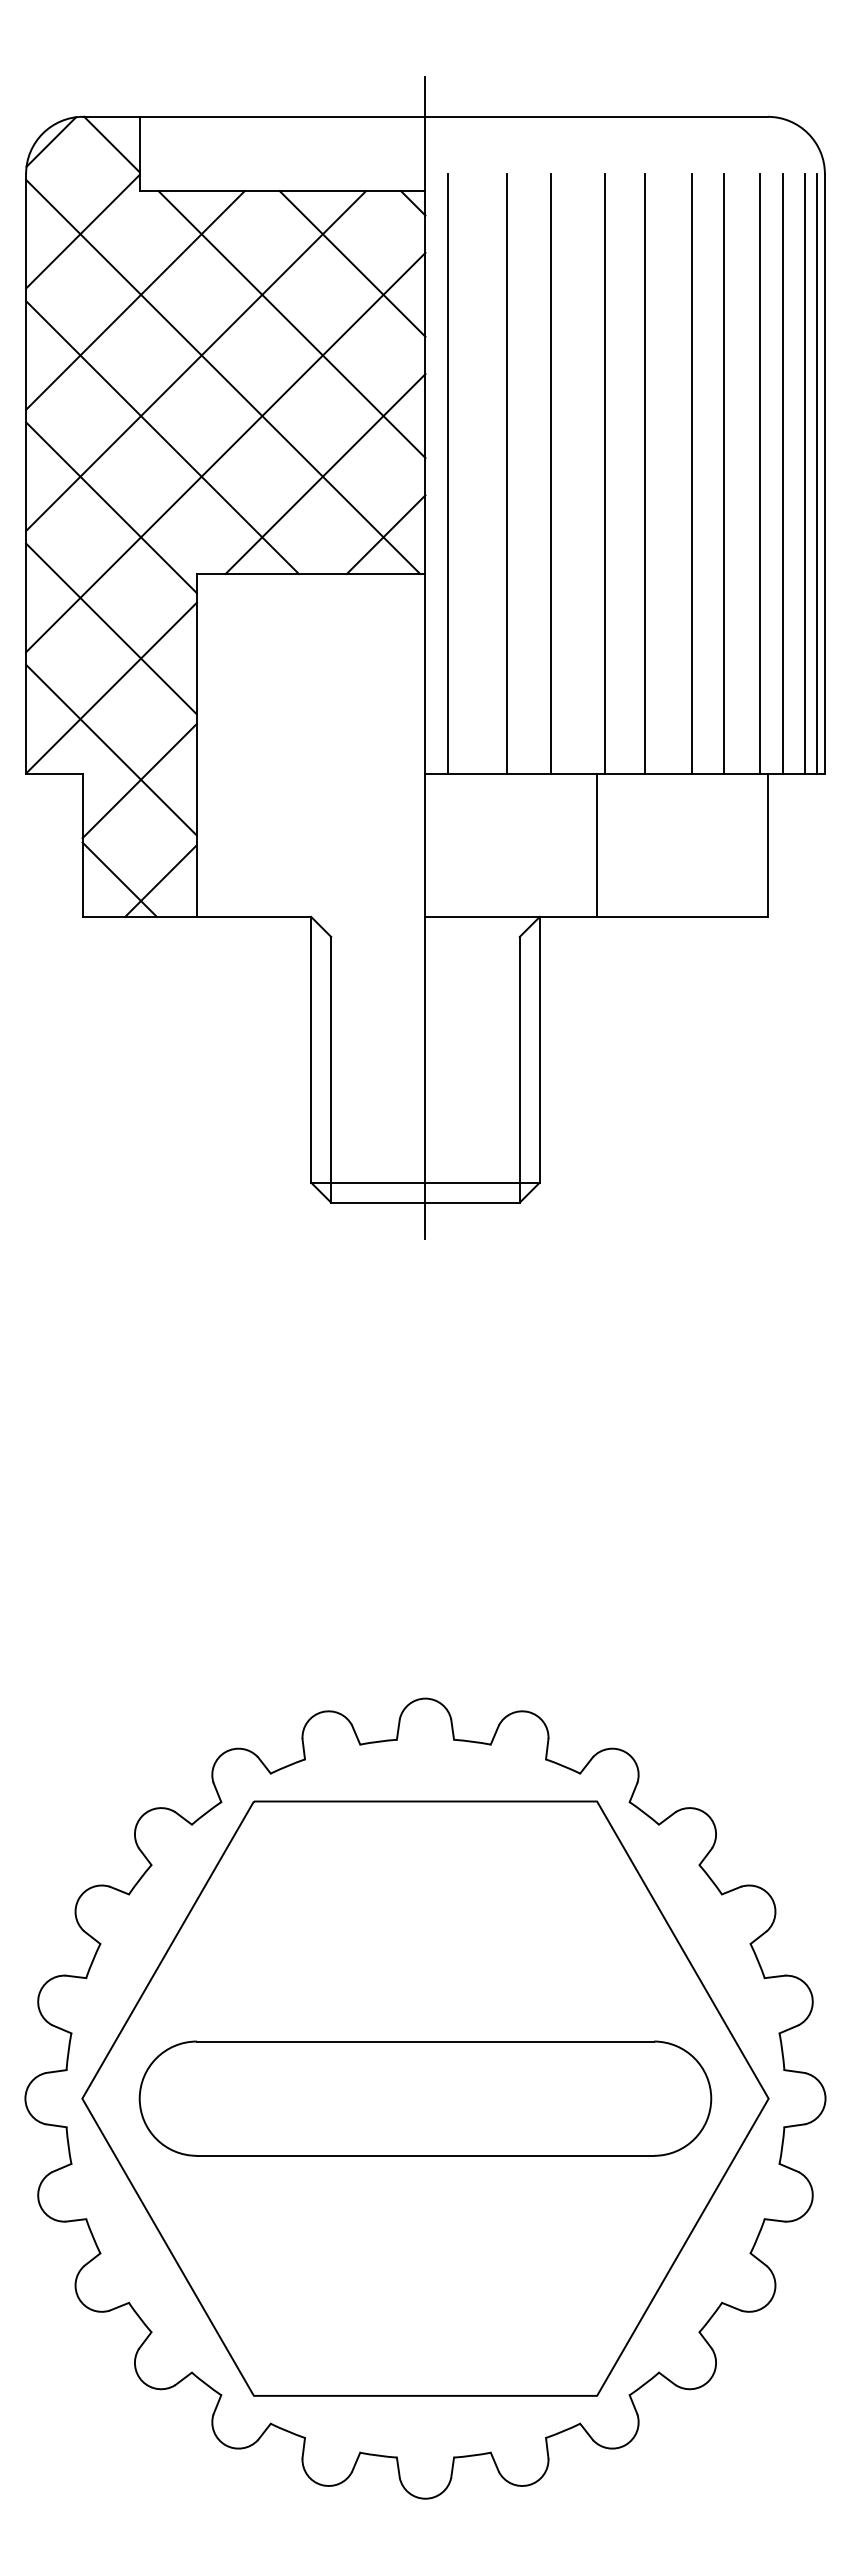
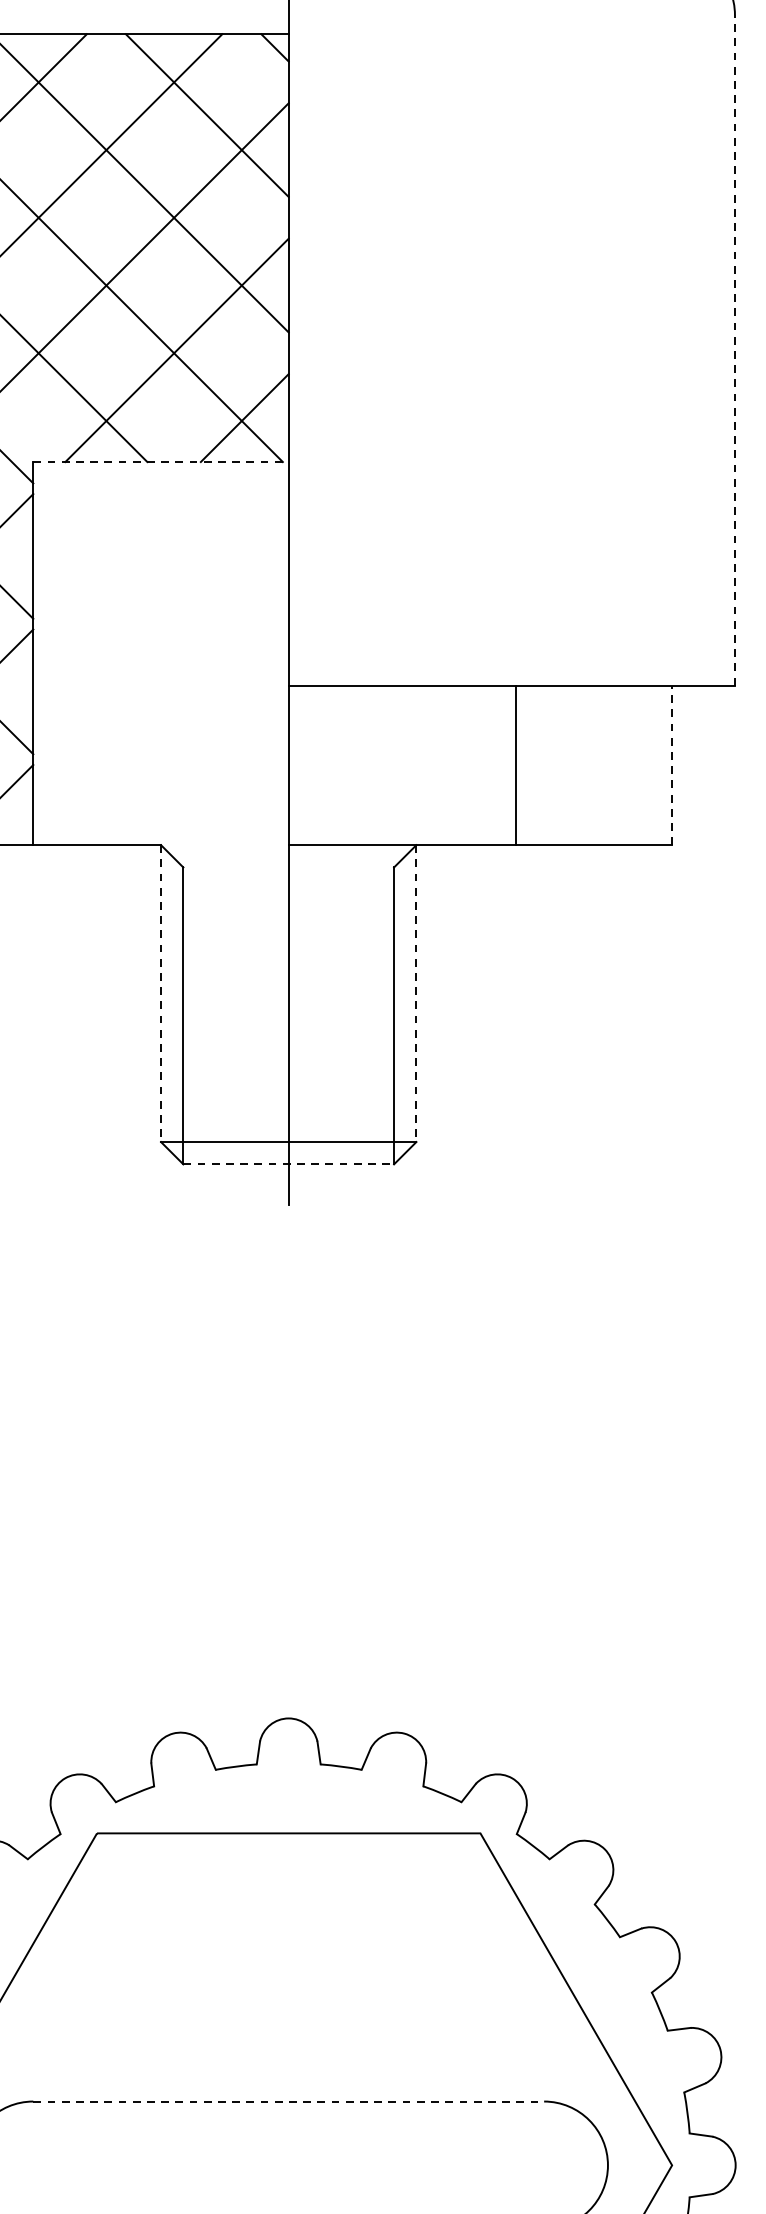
line: (448, 473) -> (314, 349), removed
line: (506, 473) -> (379, 349), removed
line: (550, 473) -> (428, 349), removed
line: (605, 473) -> (489, 349), removed
line: (645, 473) -> (534, 349), removed
line: (691, 473) -> (585, 349), removed
line: (724, 473) -> (622, 349), removed
line: (759, 473) -> (661, 349), removed
line: (782, 473) -> (687, 349), removed
line: (805, 473) -> (713, 349), removed
line: (817, 473) -> (726, 349), removed
line: (824, 473) -> (734, 349), solid -> dashed
line: (311, 574) -> (161, 462), solid -> dashed
line: (768, 844) -> (671, 764), solid -> dashed
line: (596, 845) -> (515, 765), moved
line: (311, 1049) -> (161, 993), solid -> dashed
line: (539, 1049) -> (416, 993), solid -> dashed
line: (425, 1202) -> (288, 1164), solid -> dashed
line: (425, 2041) -> (288, 2101), solid -> dashed

